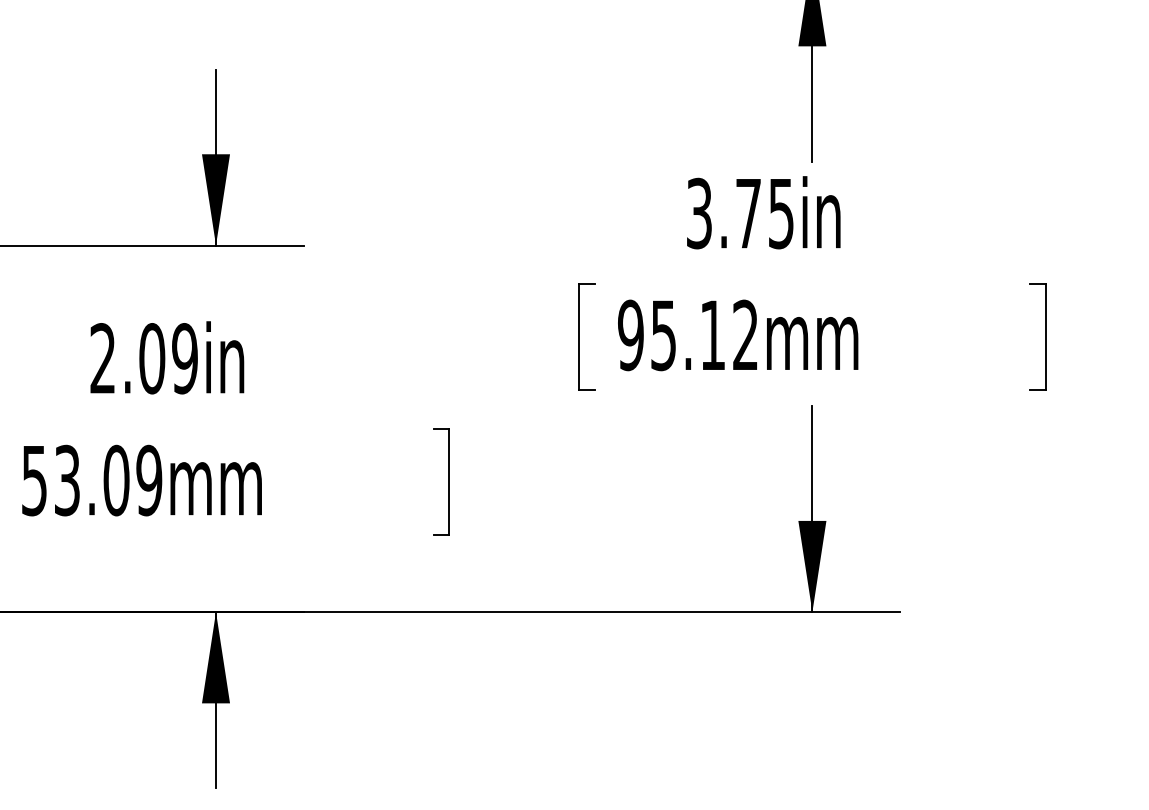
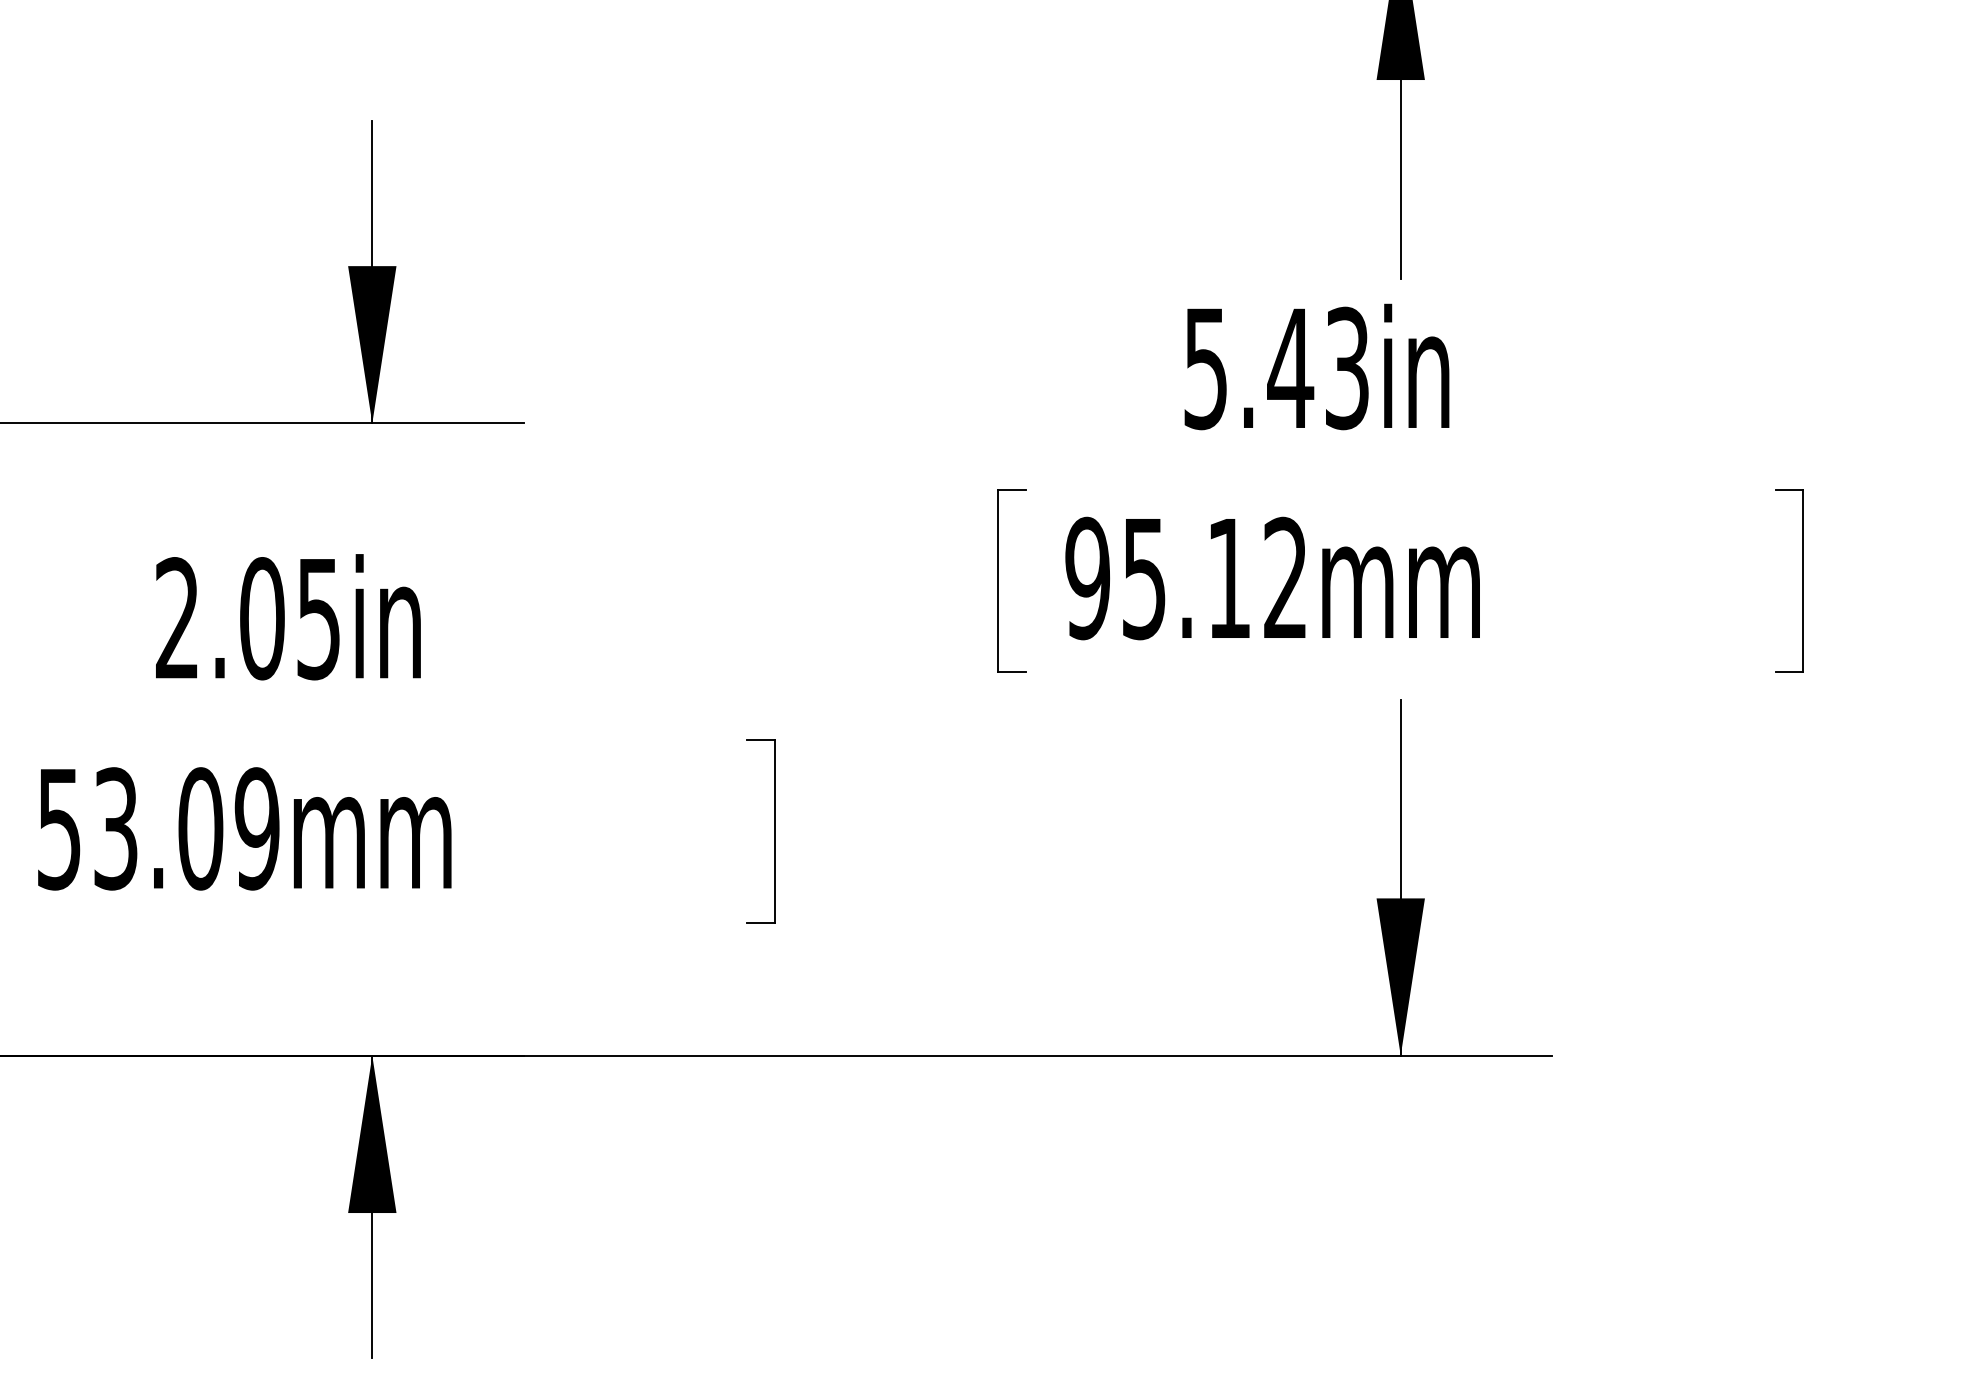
text: (740, 212) -> (1276, 366), 3.75in -> 5.43in
text: (184, 358) -> (317, 618), 2.09in -> 2.05in

